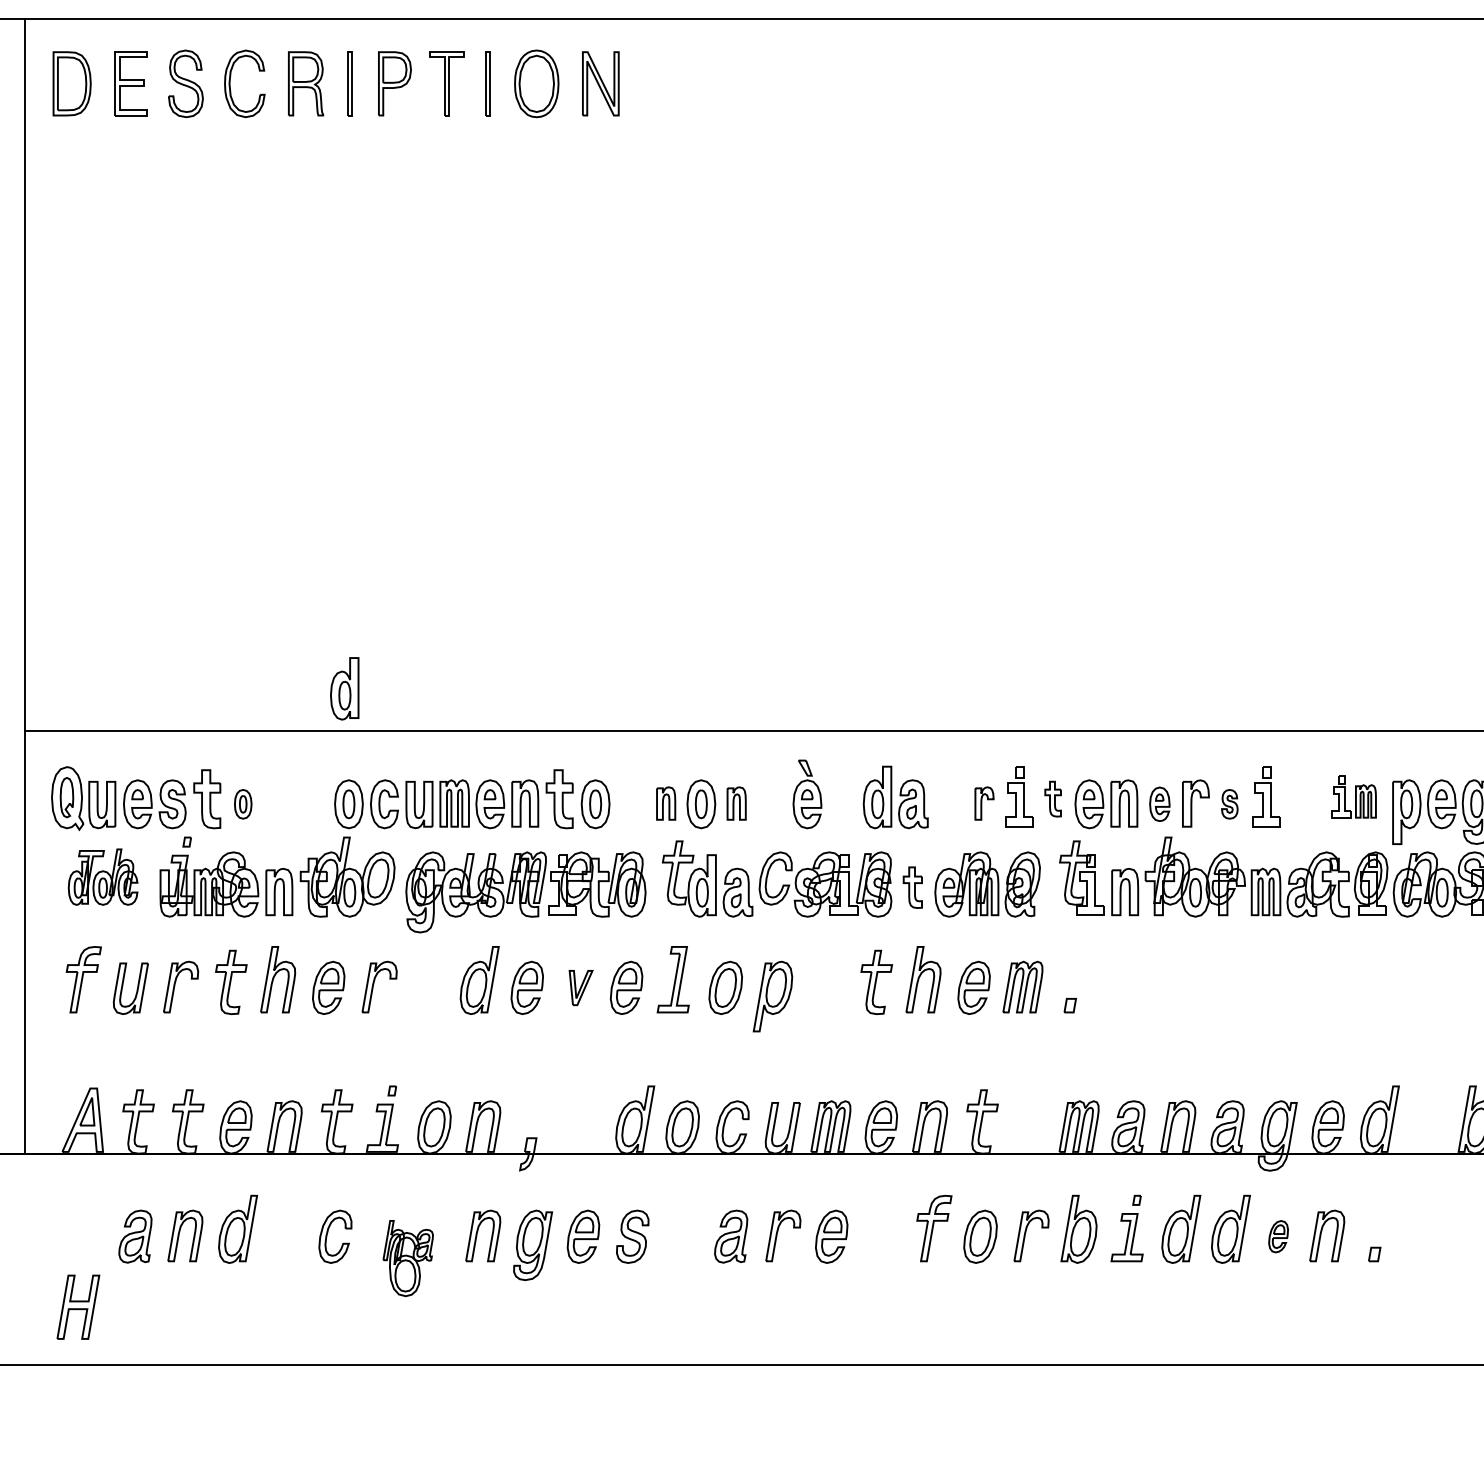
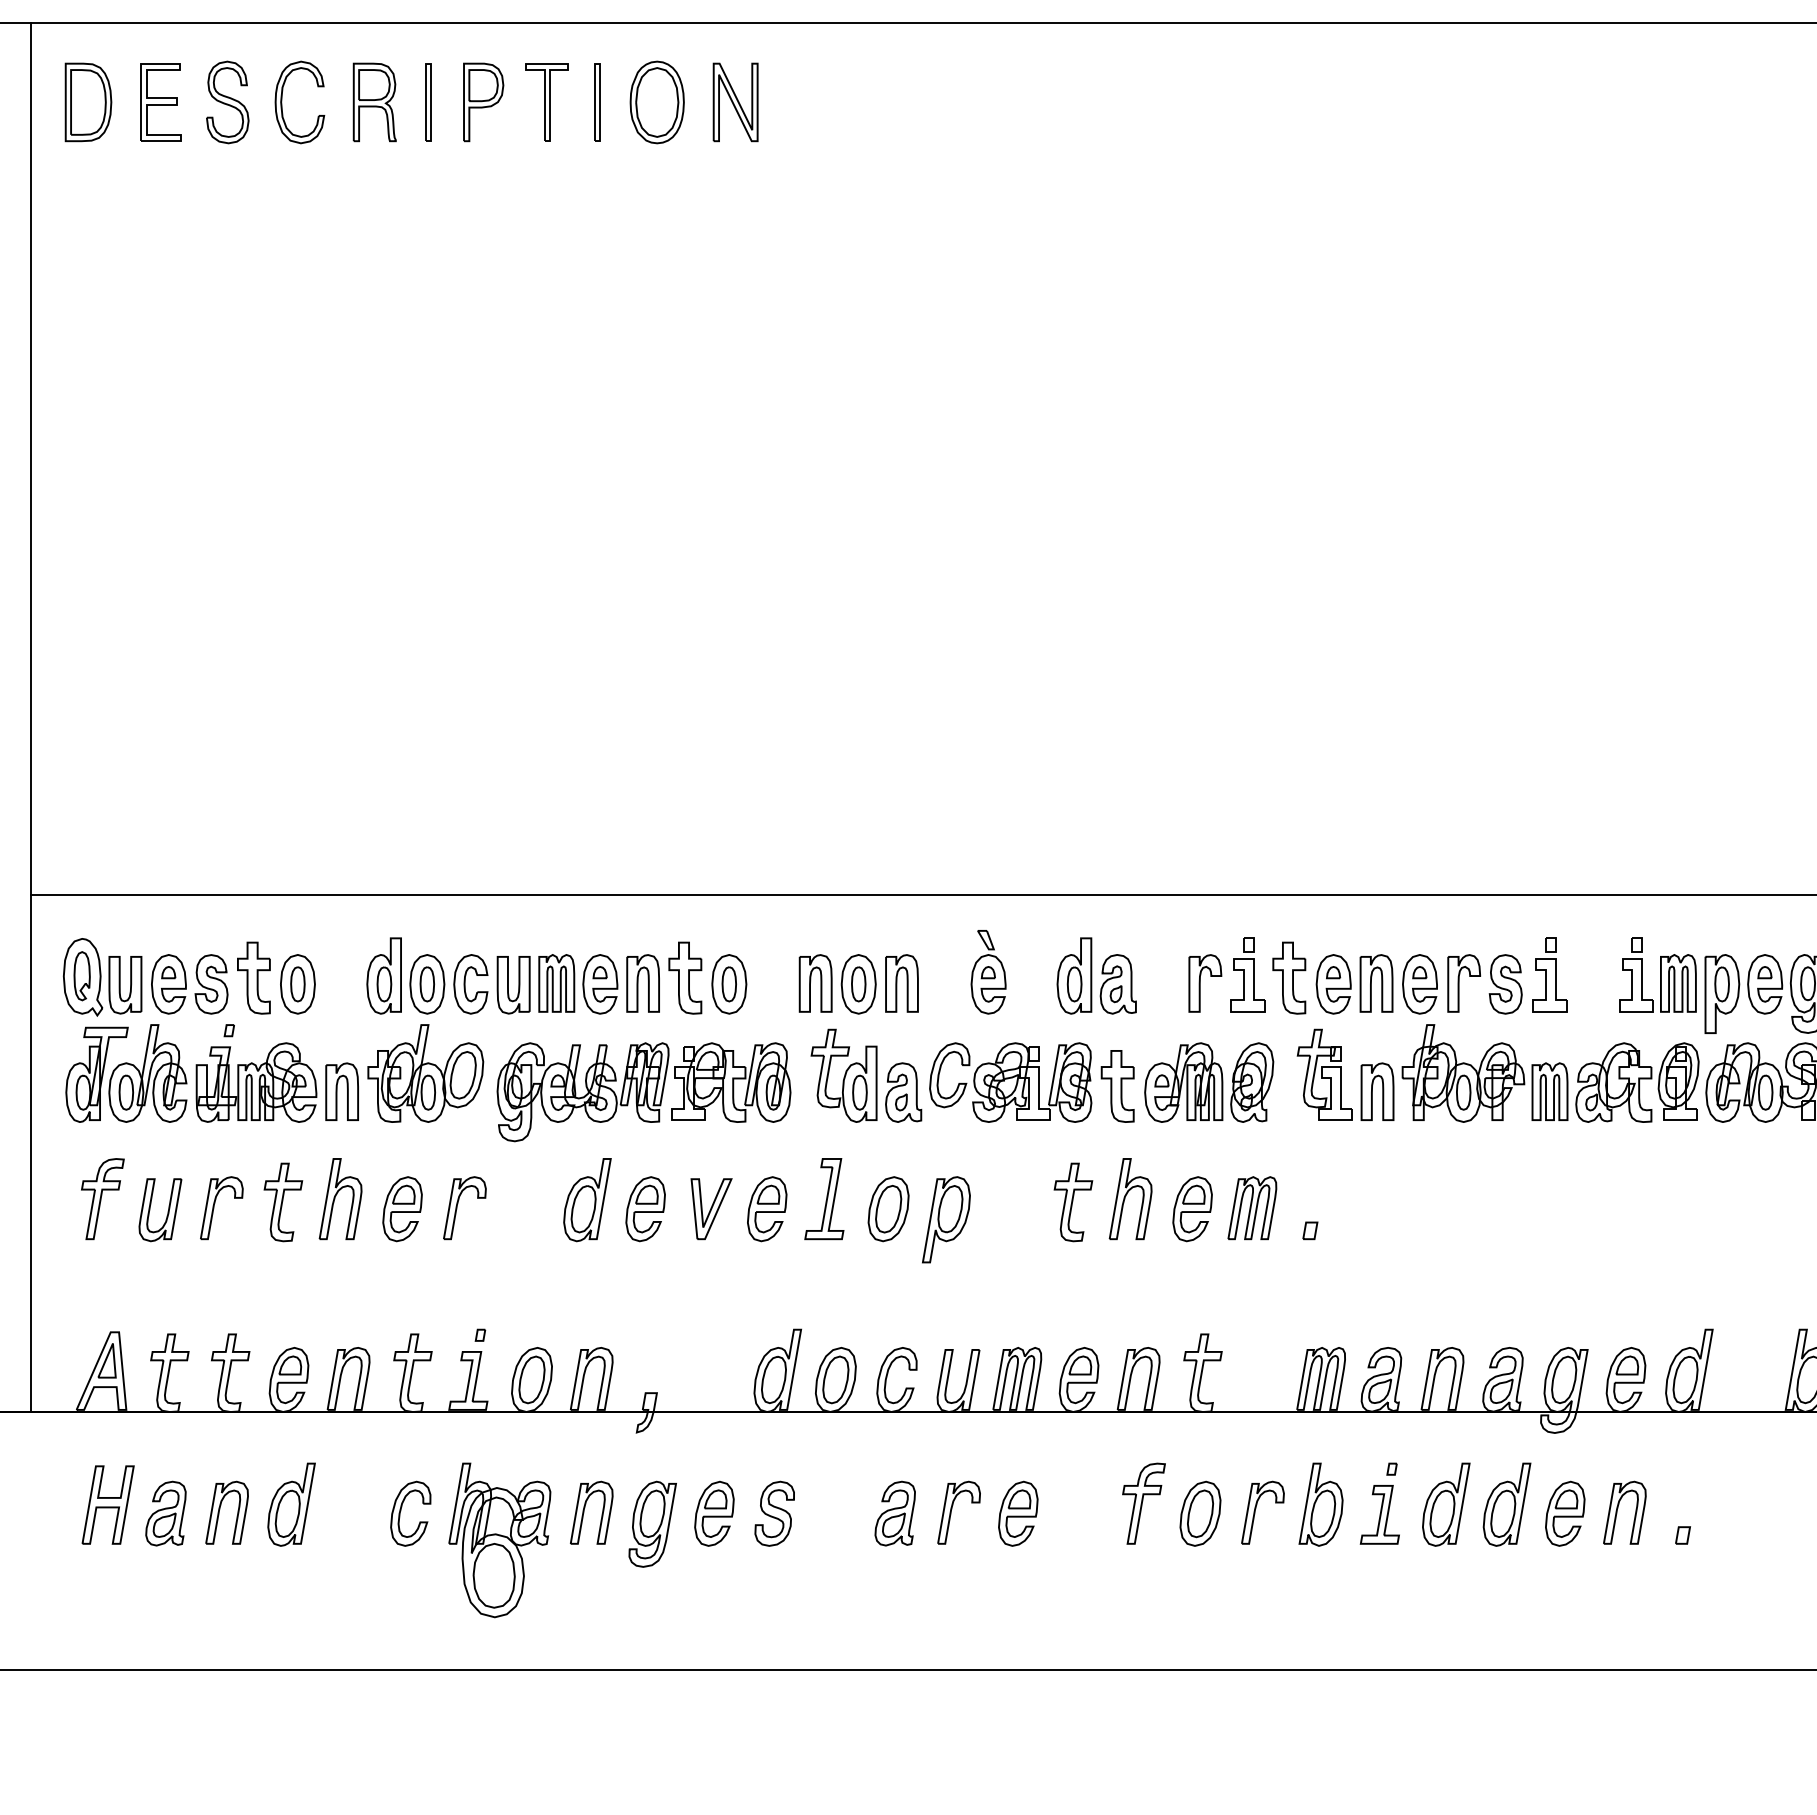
part: (344, 688) -> (383, 975), moved
part: (1353, 796) -> (1657, 974), size x1.43
part: (1053, 798) -> (1289, 977), size x1.67
part: (666, 803) -> (815, 983), size x1.43
part: (736, 803) -> (901, 983), size x1.43
part: (984, 803) -> (1205, 983), size x1.43
part: (242, 804) -> (297, 984), size x1.67
part: (1159, 804) -> (1419, 984), size x1.43
part: (1229, 804) -> (1505, 984), size x1.67
part: (103, 877) -> (126, 1073), size x1.43
part: (912, 887) -> (1117, 1086), size x1.43
part: (581, 988) -> (711, 1209), size x1.43
part: (1278, 1236) -> (1565, 1513), size x1.67
part: (407, 1258) -> (499, 1540), size x1.67
part: (77, 1306) -> (107, 1504), moved

